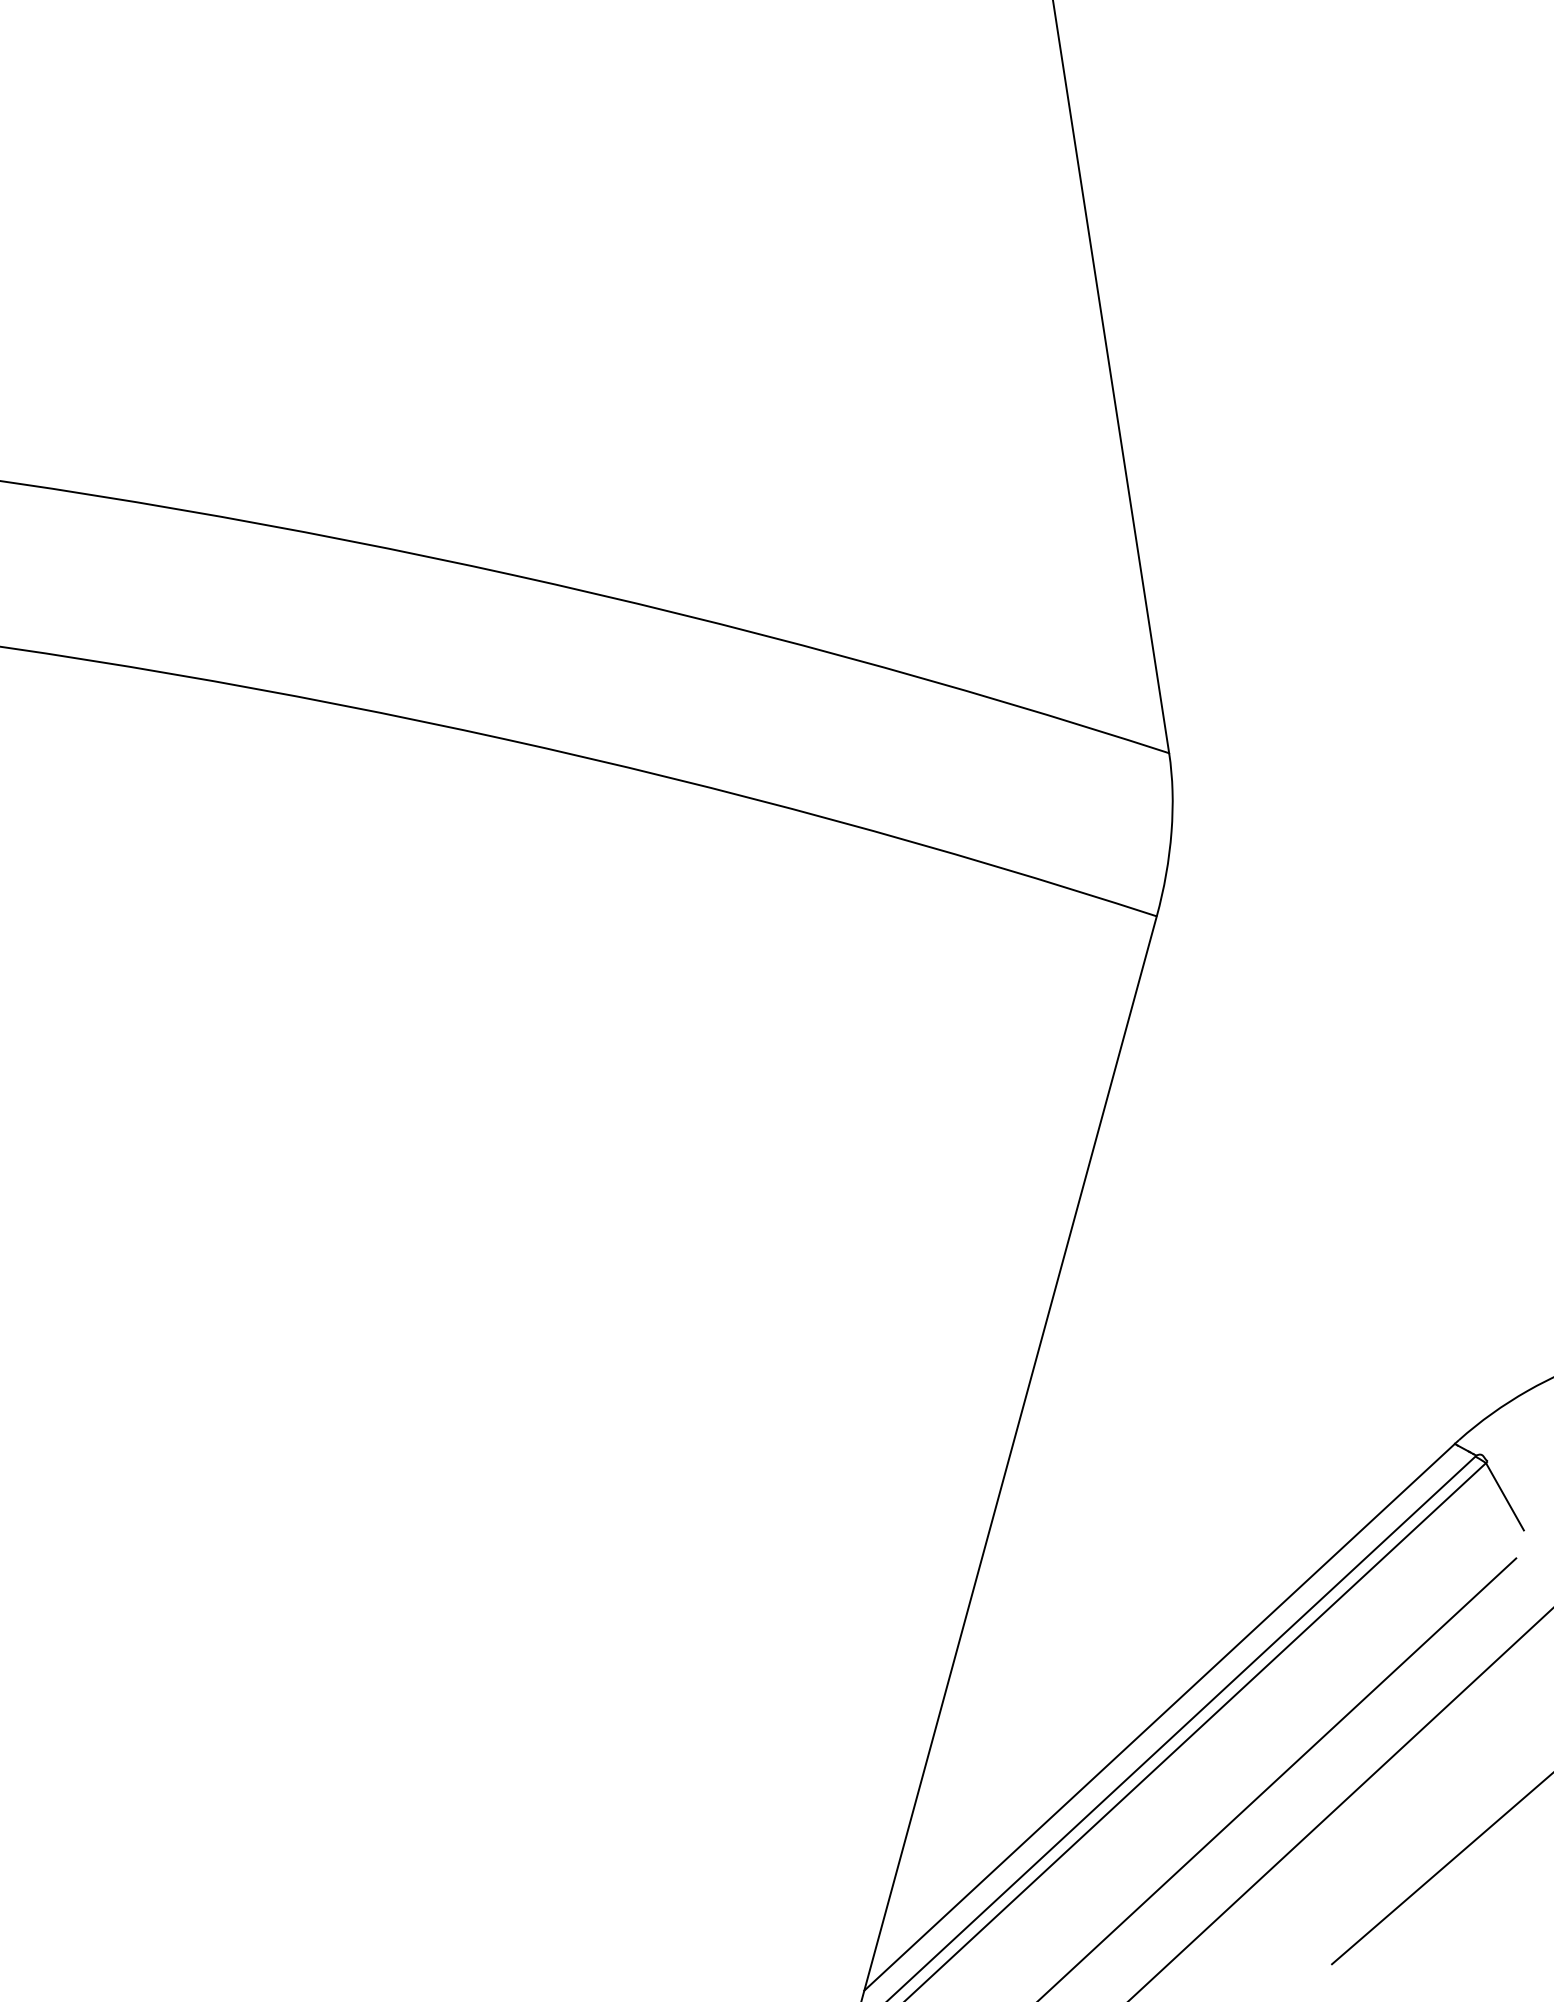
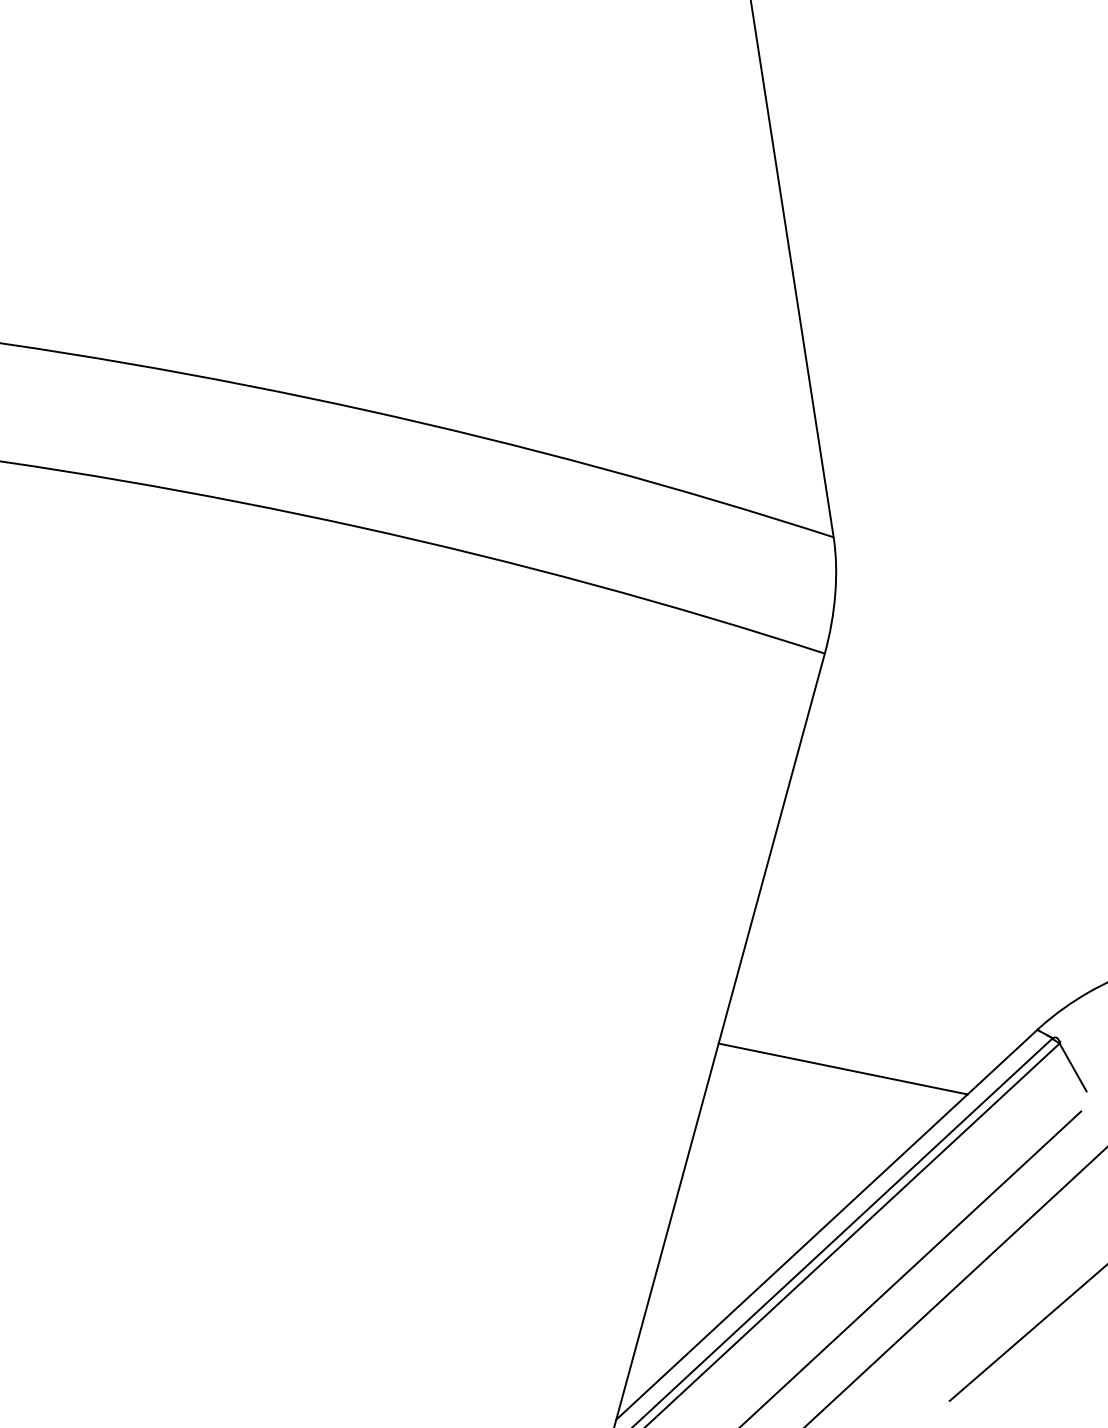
line: (1181, 1498) -> (842, 1068), added

